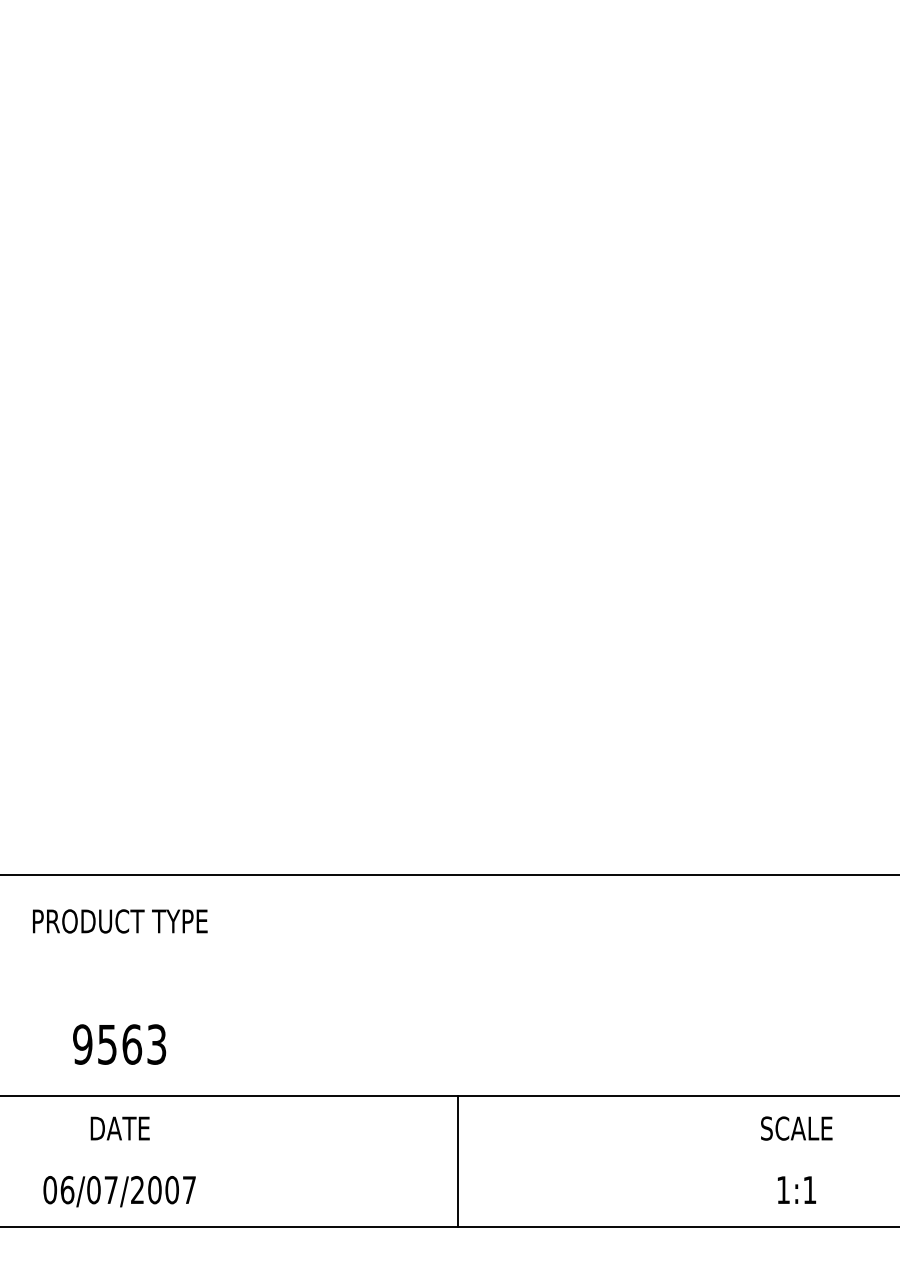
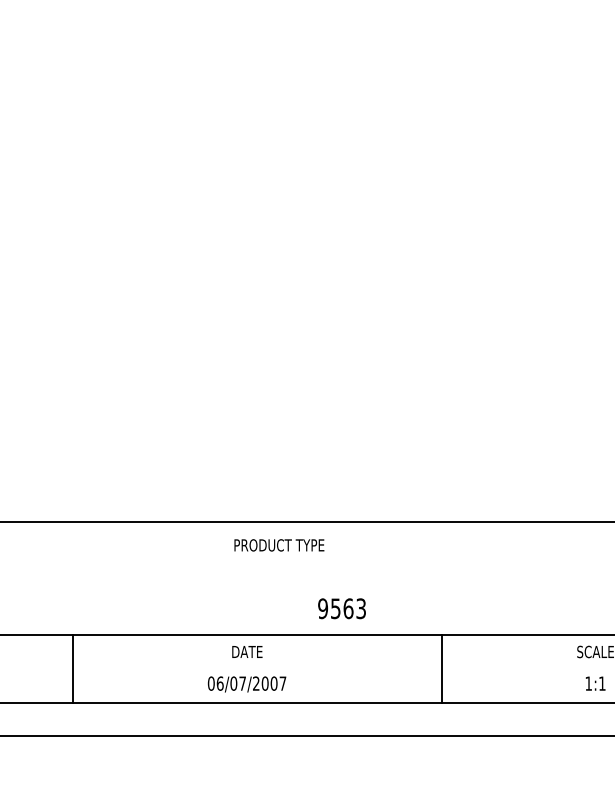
text: (120, 921) -> (279, 545), moved
text: (118, 1044) -> (341, 608), moved
line: (458, 1160) -> (442, 668), moved

